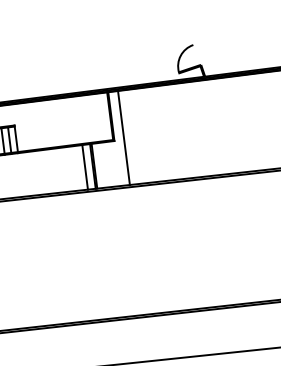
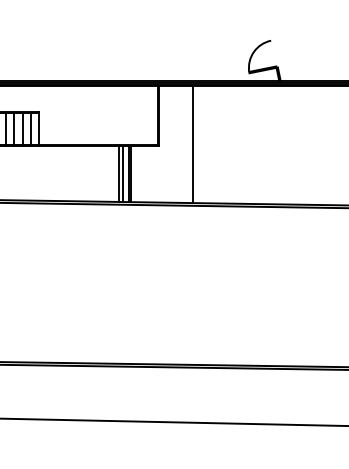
line: (124, 138) -> (192, 144), moved
line: (88, 167) -> (123, 174), added

